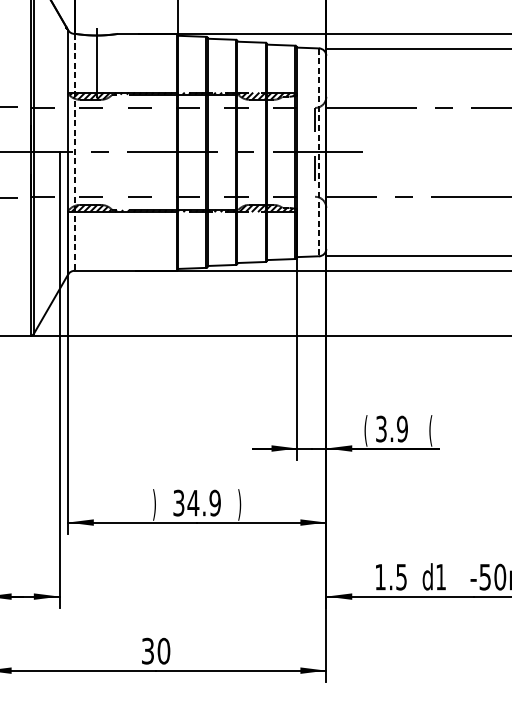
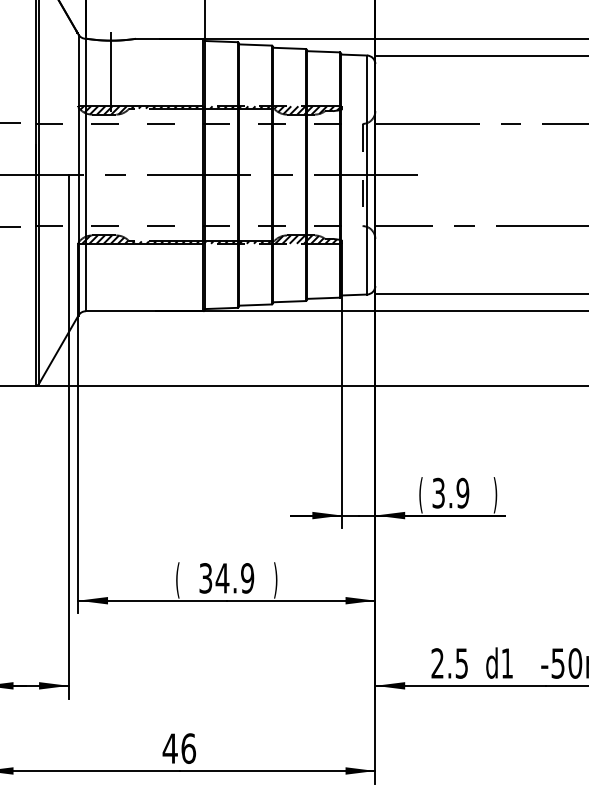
line: (74, 152) -> (85, 175), dashed -> solid
line: (319, 152) -> (367, 175), dashed -> solid
text: (430, 431) -> (495, 495), ( -> )
text: (154, 505) -> (177, 580), ) -> (
text: (380, 577) -> (437, 663), 1.5 -> 2.5
text: (155, 651) -> (179, 748), 30 -> 46

